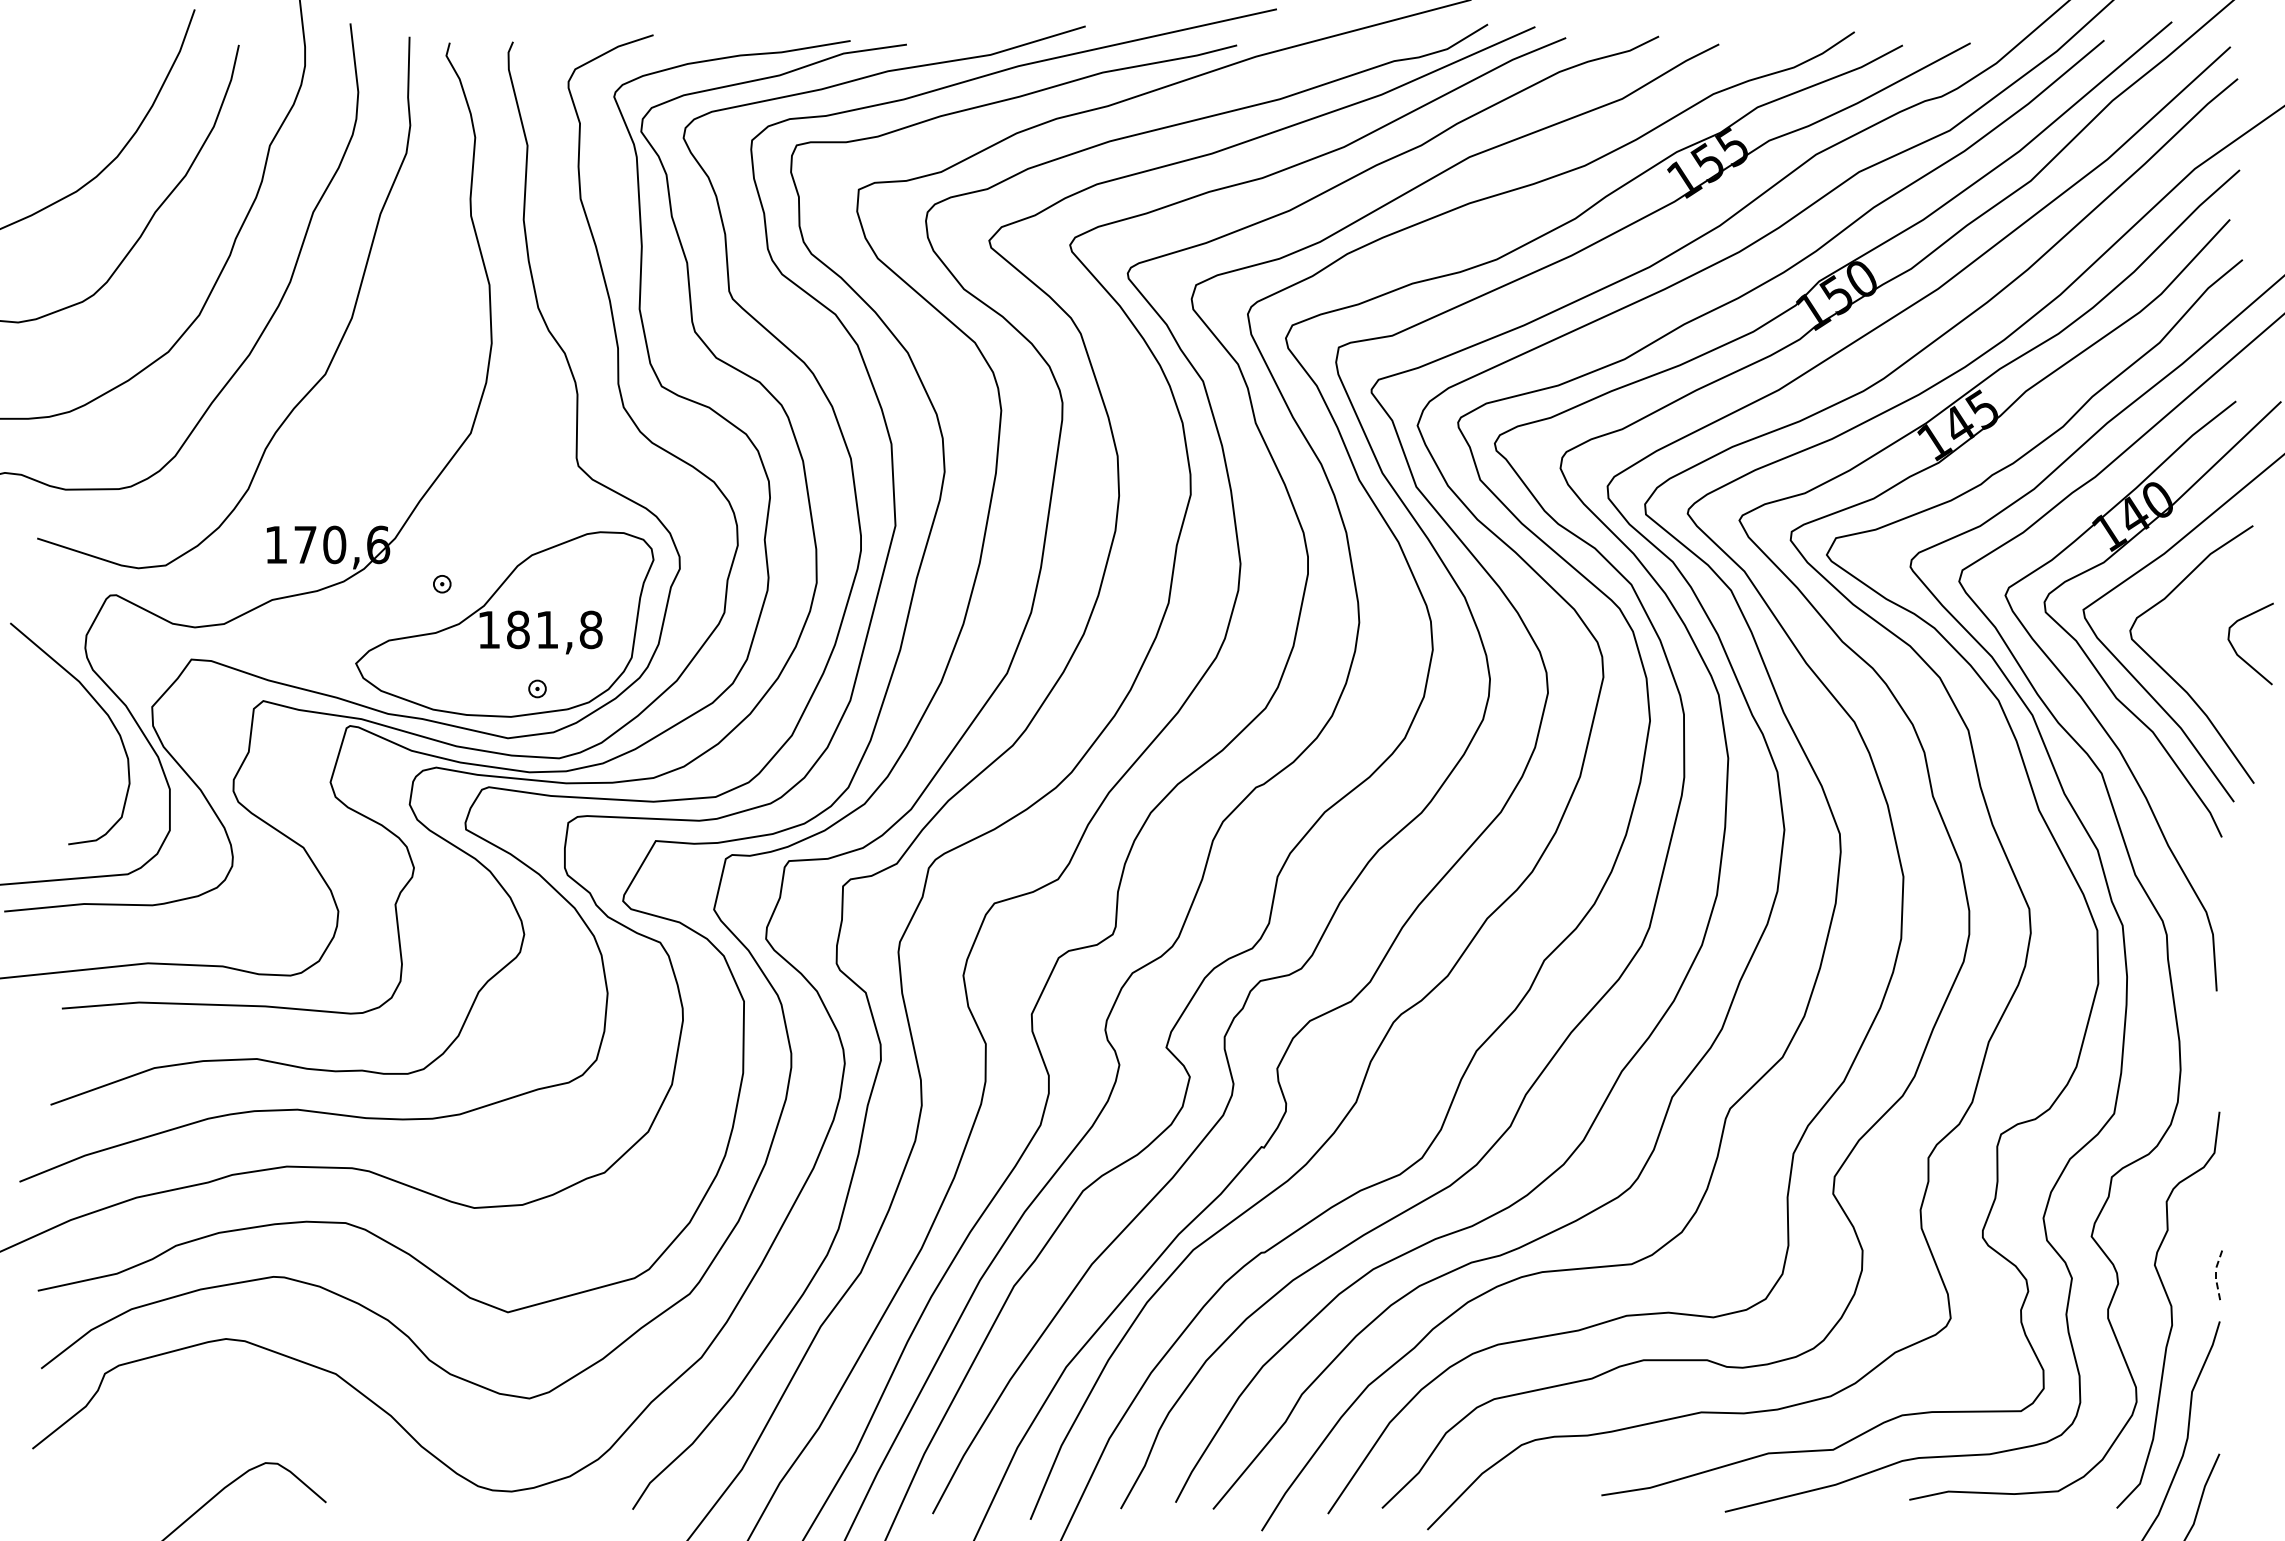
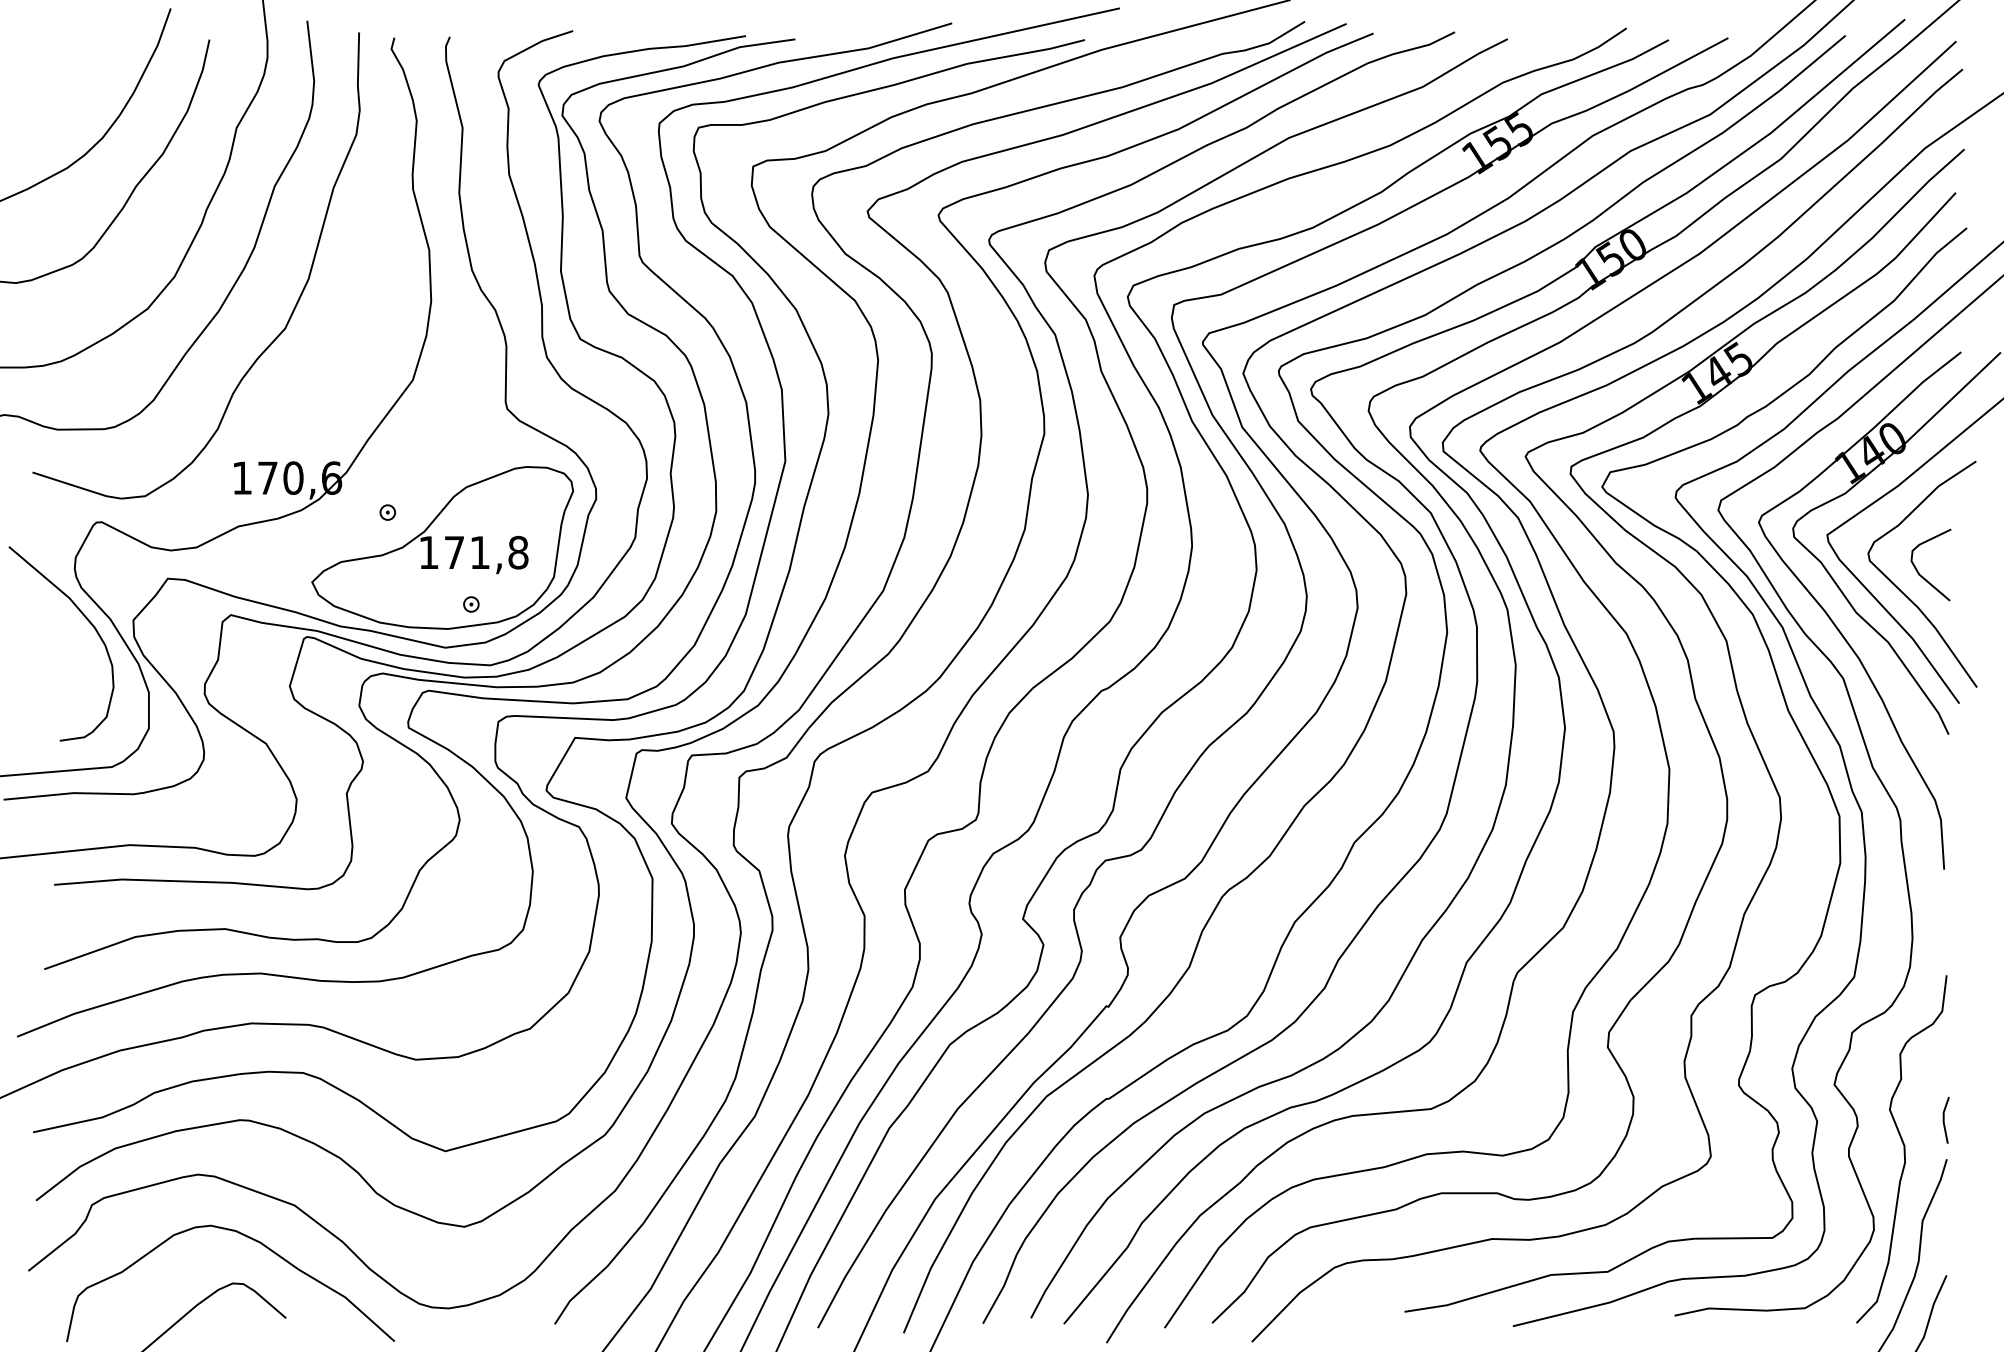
text: (518, 629) -> (454, 552), 181,8 -> 171,8
curve: (2236, 651) -> (1918, 571), moved
line: (2216, 1276) -> (1944, 1119), dashed -> solid
curve: (287, 1413) -> (252, 1239), added

